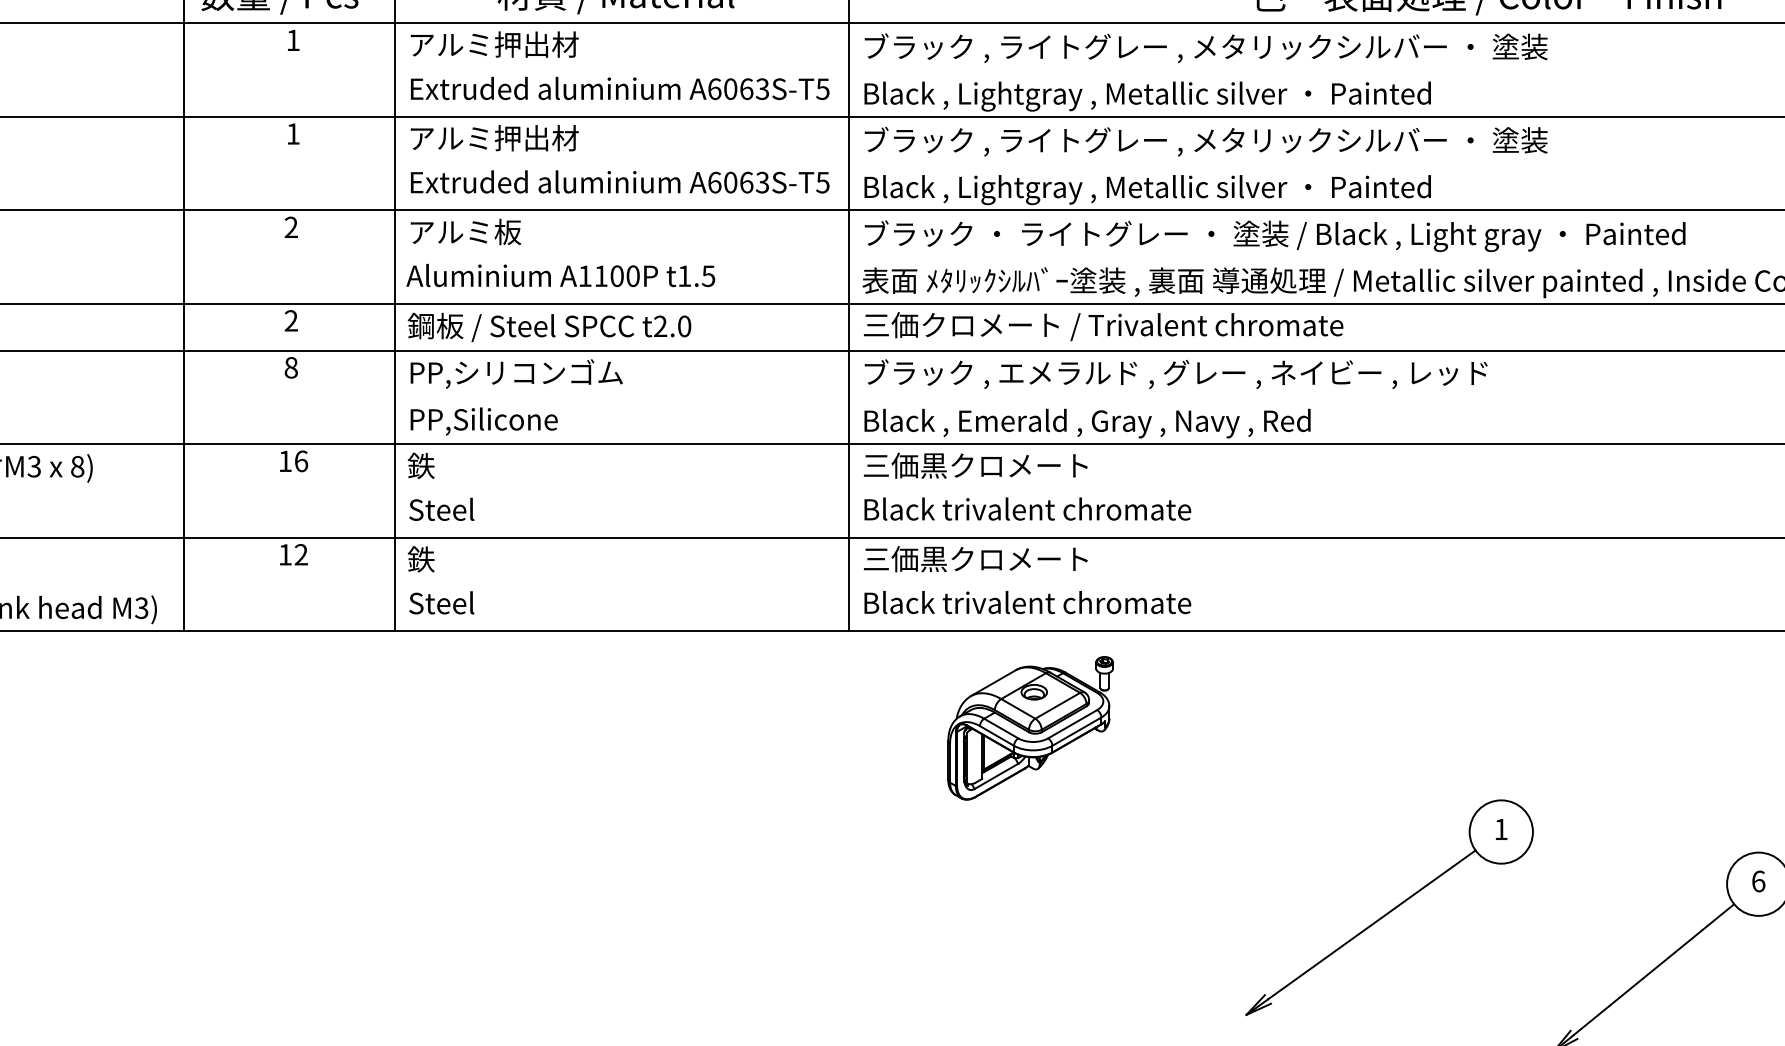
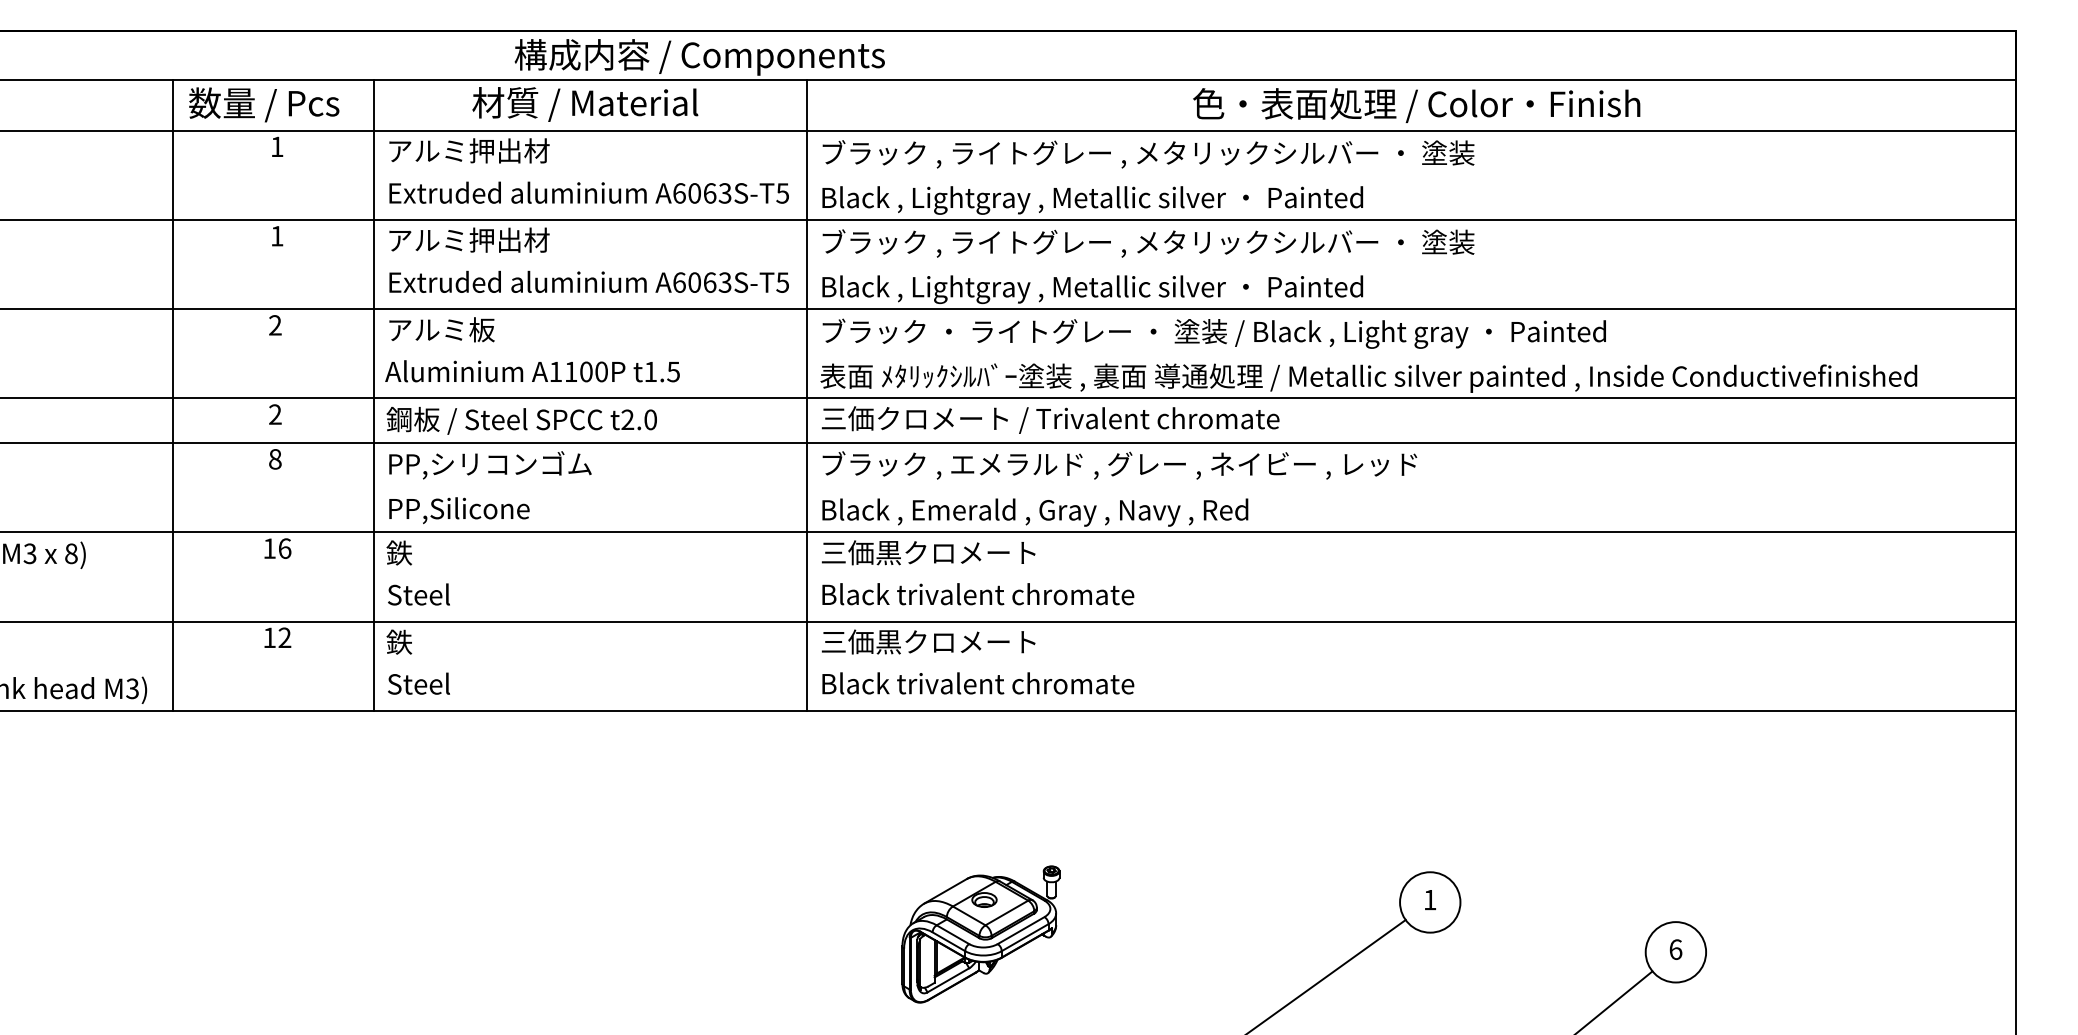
part: (1030, 728) -> (980, 934), moved

